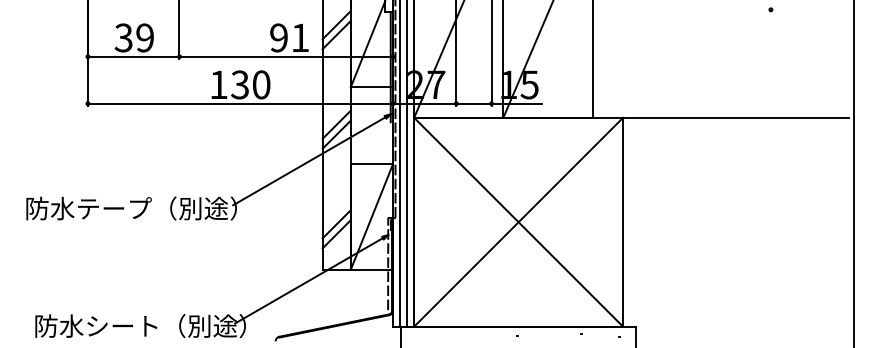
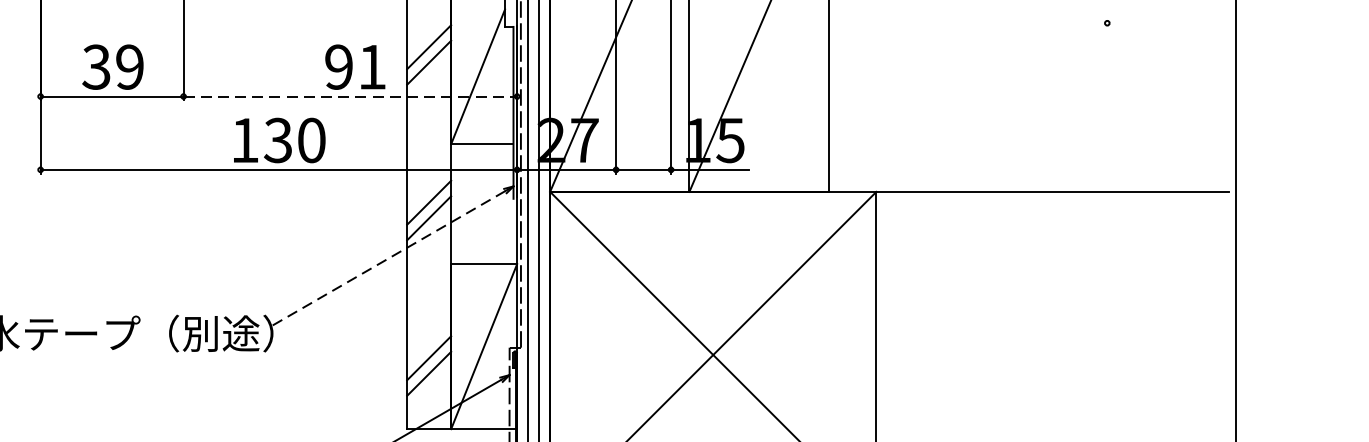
line: (286, 56) -> (350, 96), solid -> dashed
line: (309, 161) -> (386, 260), solid -> dashed

